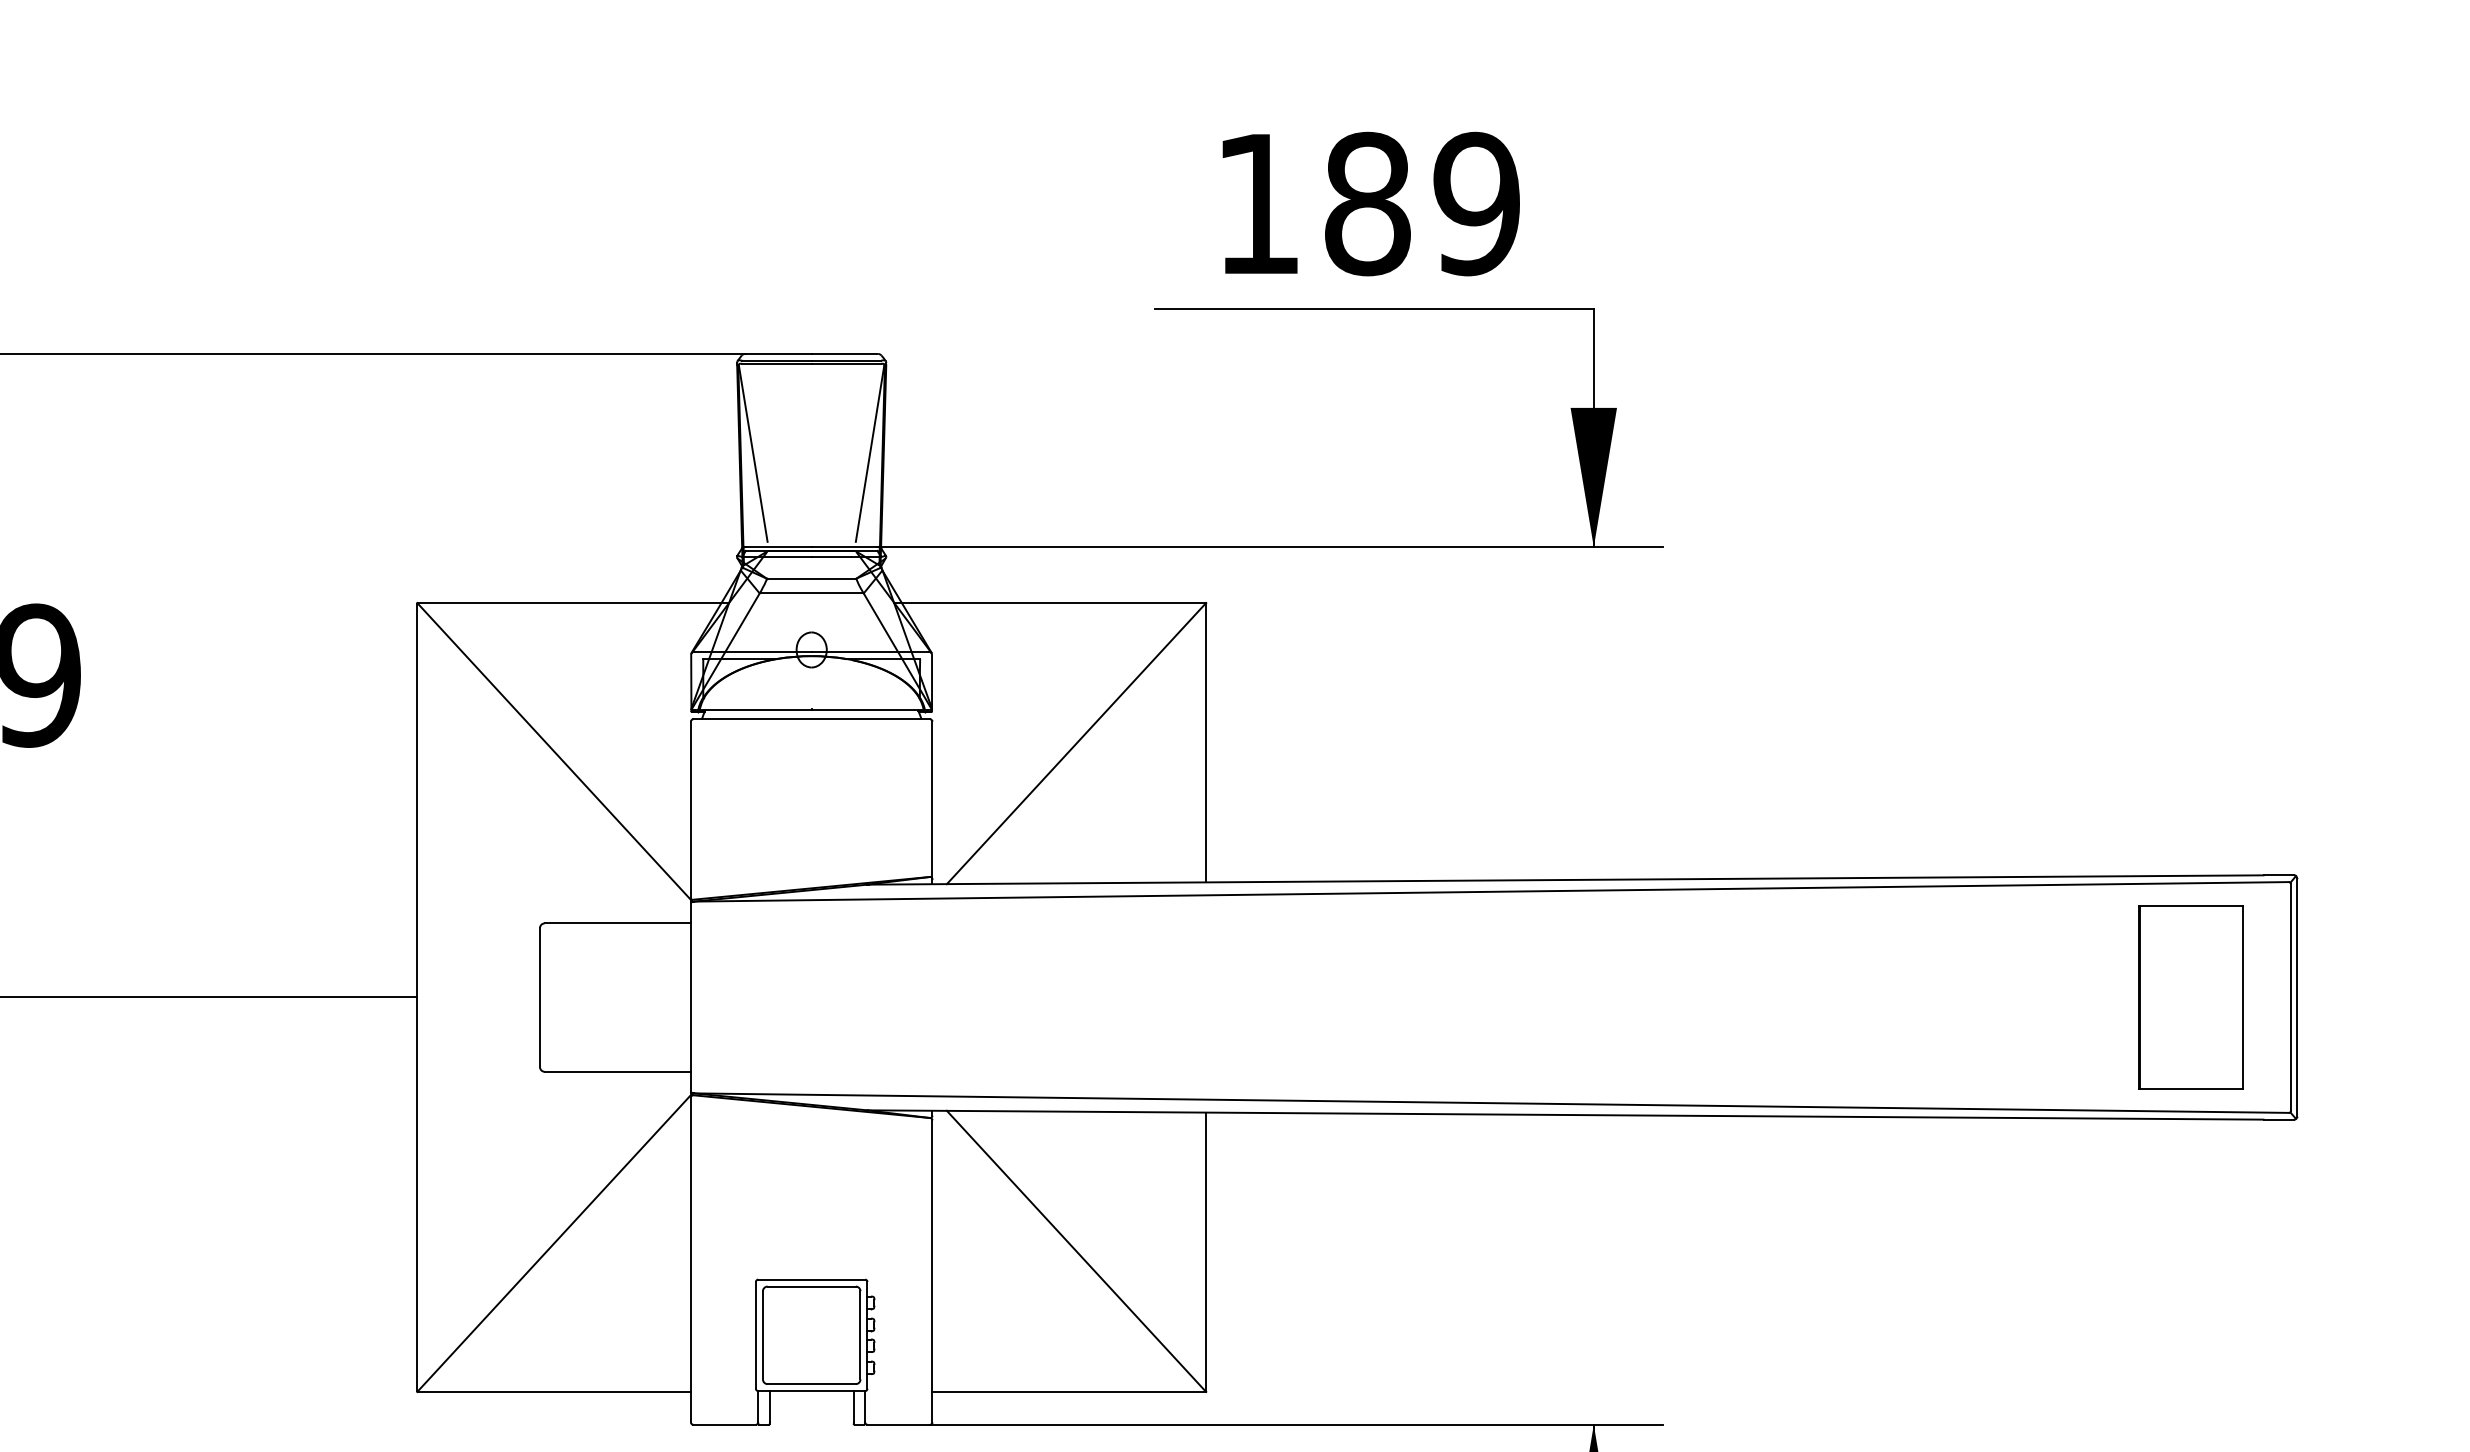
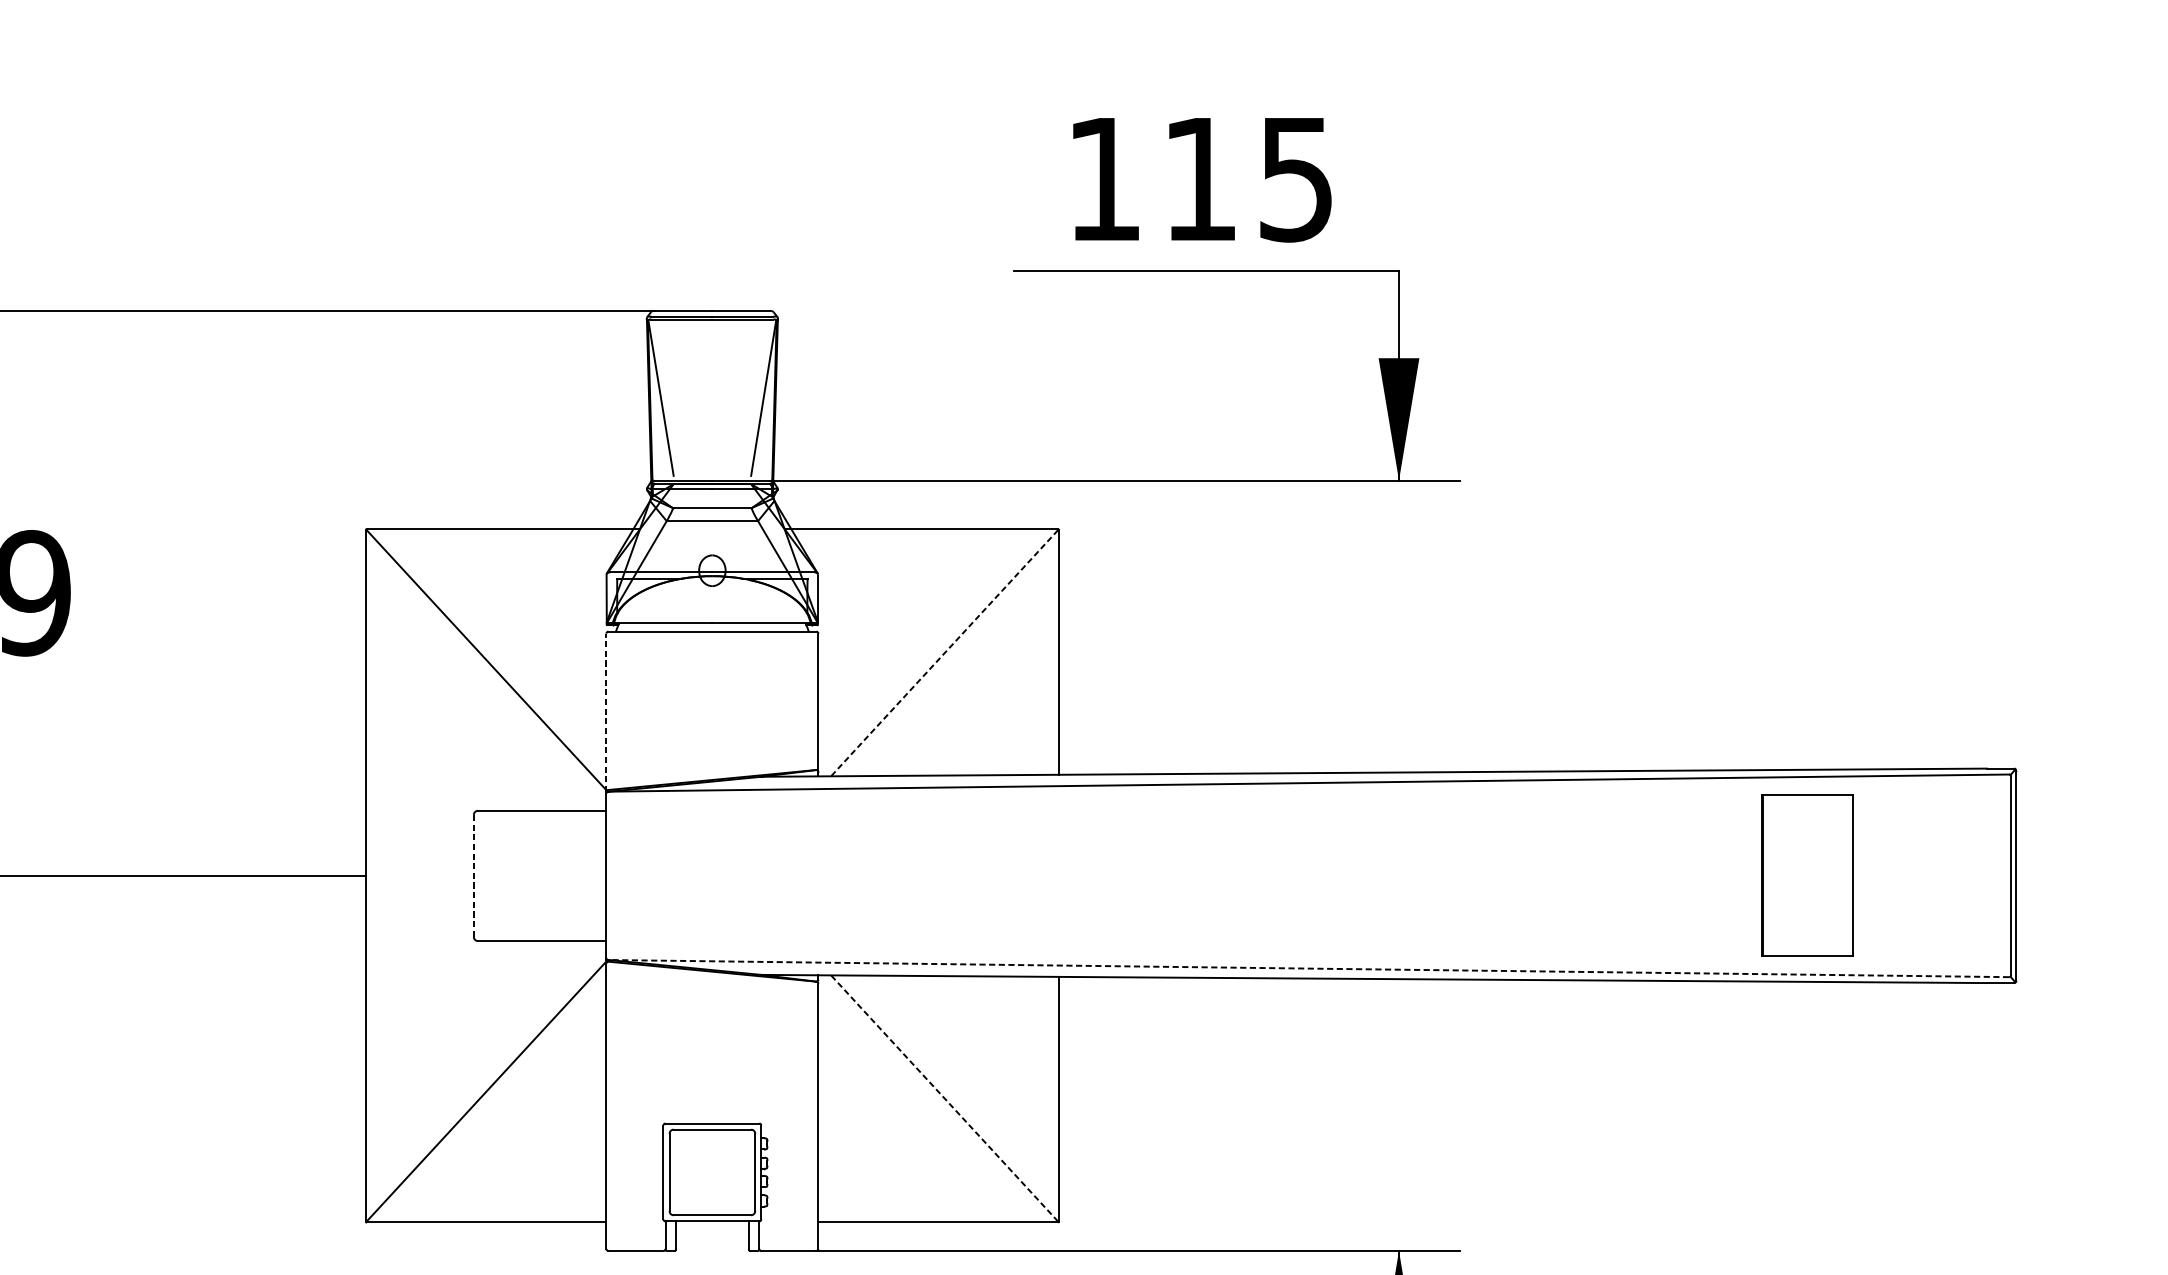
text: (1422, 203) -> (1248, 178), 189 -> 115
line: (1076, 743) -> (944, 652), solid -> dashed
line: (690, 811) -> (605, 712), solid -> dashed
line: (540, 997) -> (474, 875), solid -> dashed
part: (2190, 997) -> (1806, 875), moved
line: (1490, 1103) -> (1308, 968), solid -> dashed
line: (1076, 1251) -> (944, 1098), solid -> dashed

